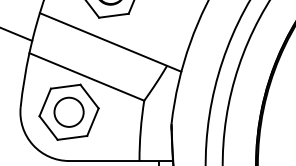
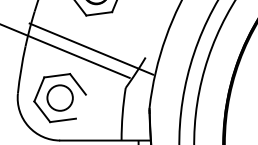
line: (110, 41) -> (91, 48), moved
line: (86, 76) -> (79, 56), moved
line: (92, 121) -> (80, 106), removed

